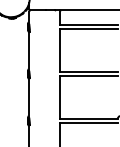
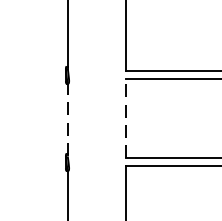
line: (60, 96) -> (125, 117), solid -> dashed
line: (29, 98) -> (68, 120), solid -> dashed

